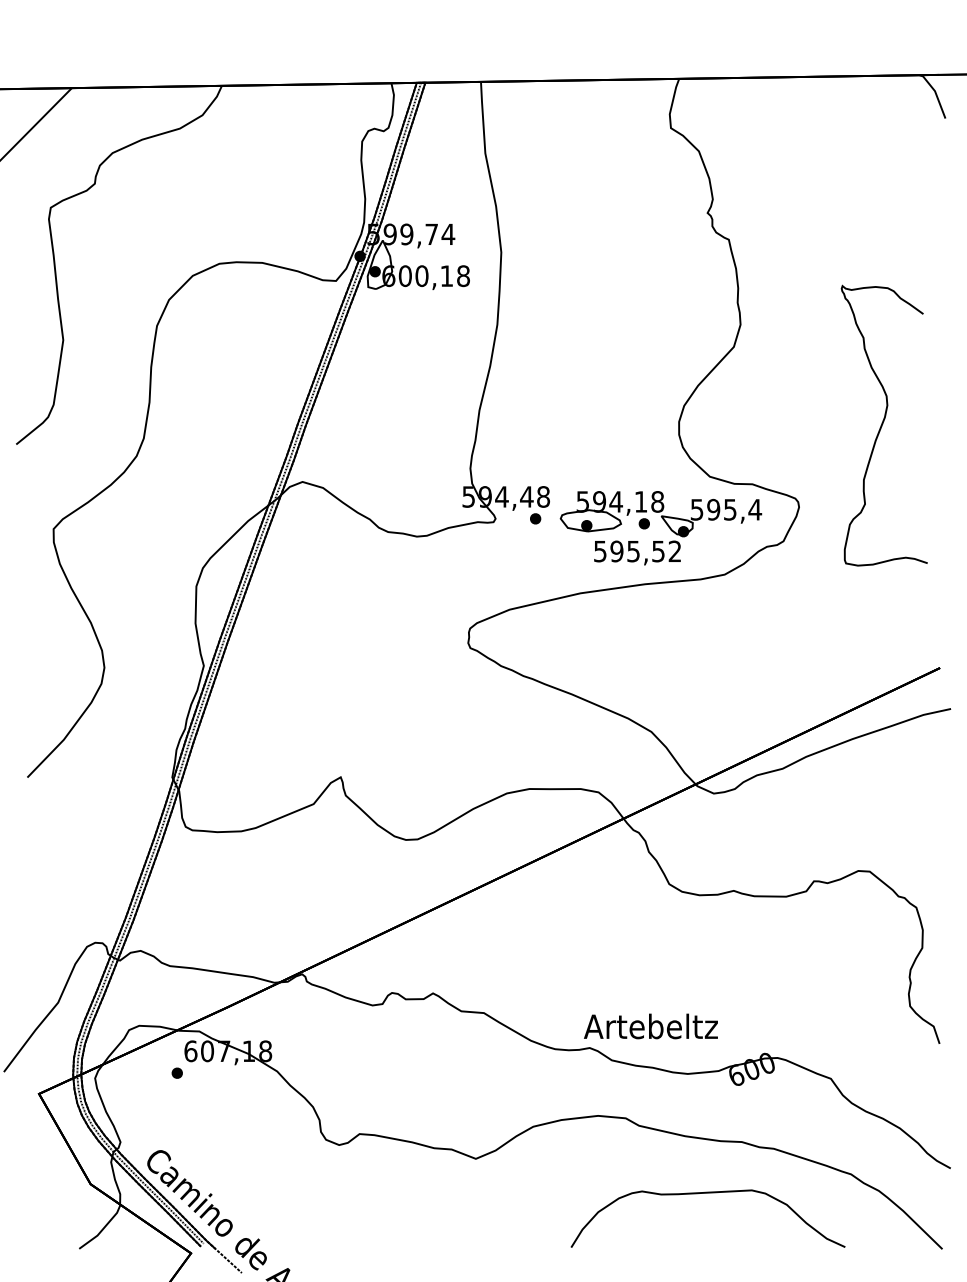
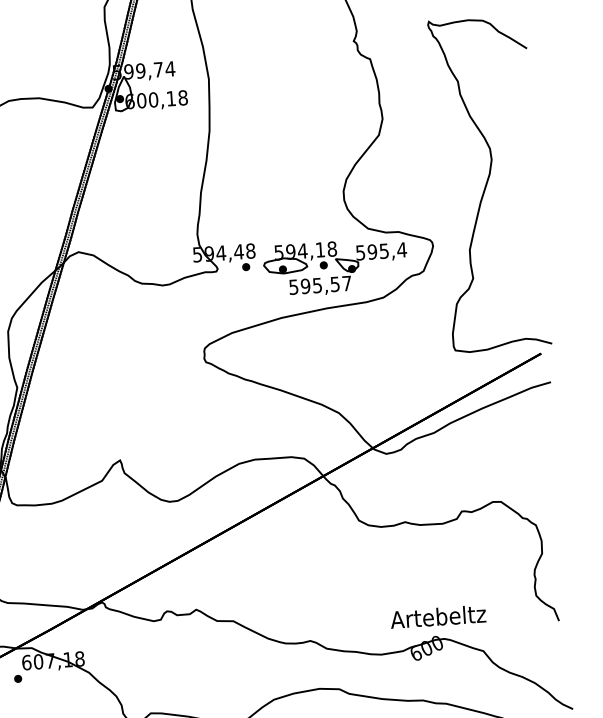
part: (884, 425) -> (489, 183), size x1.67
text: (674, 550) -> (346, 282), 595,52 -> 595,57
text: (650, 1026) -> (437, 616), moved

